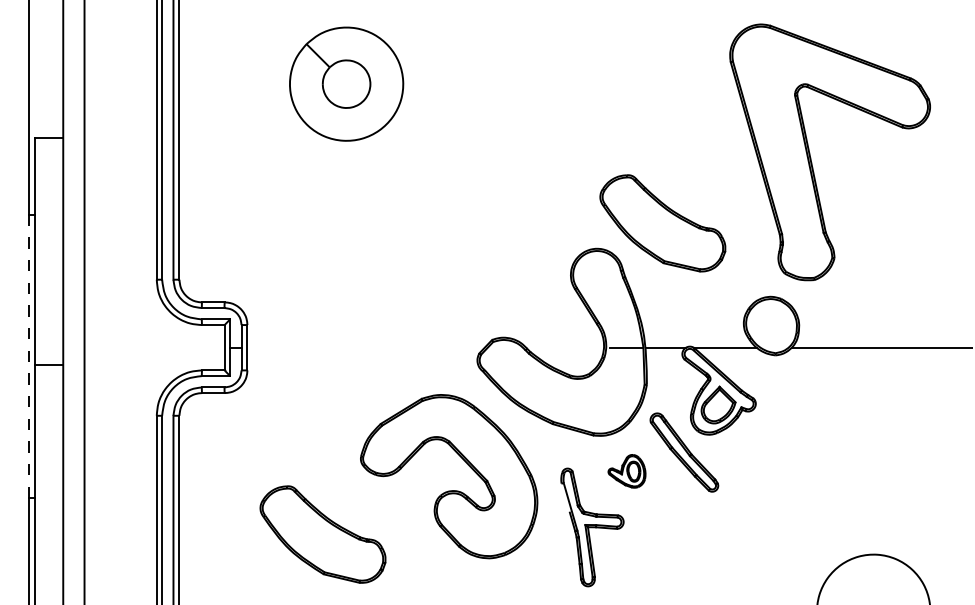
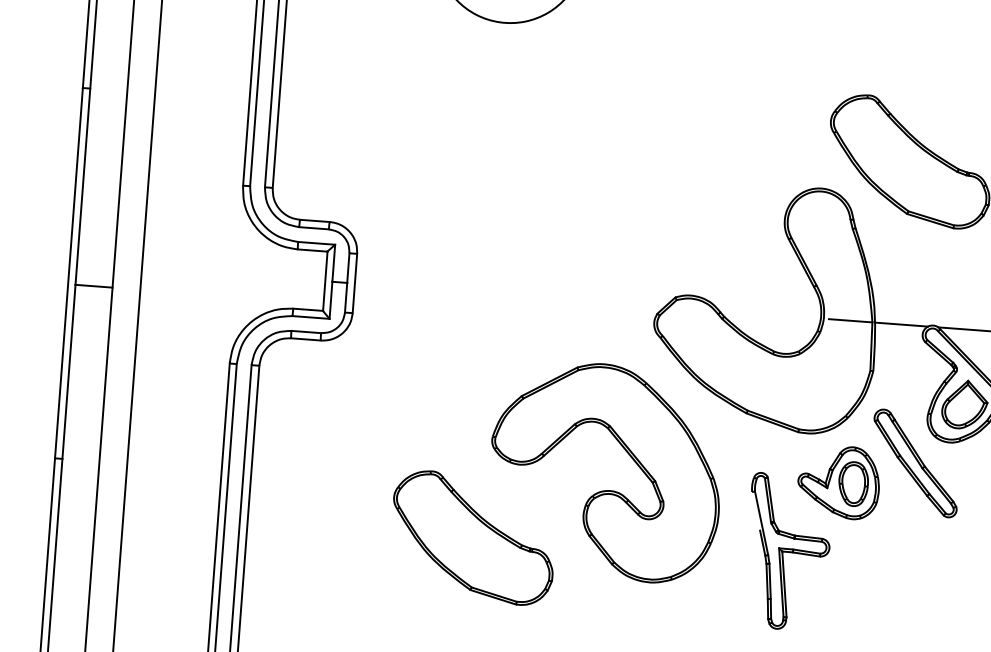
line: (29, 356) -> (69, 273), dashed -> solid
part: (626, 471) -> (838, 482), size x1.67
part: (322, 534) -> (472, 537), moved

